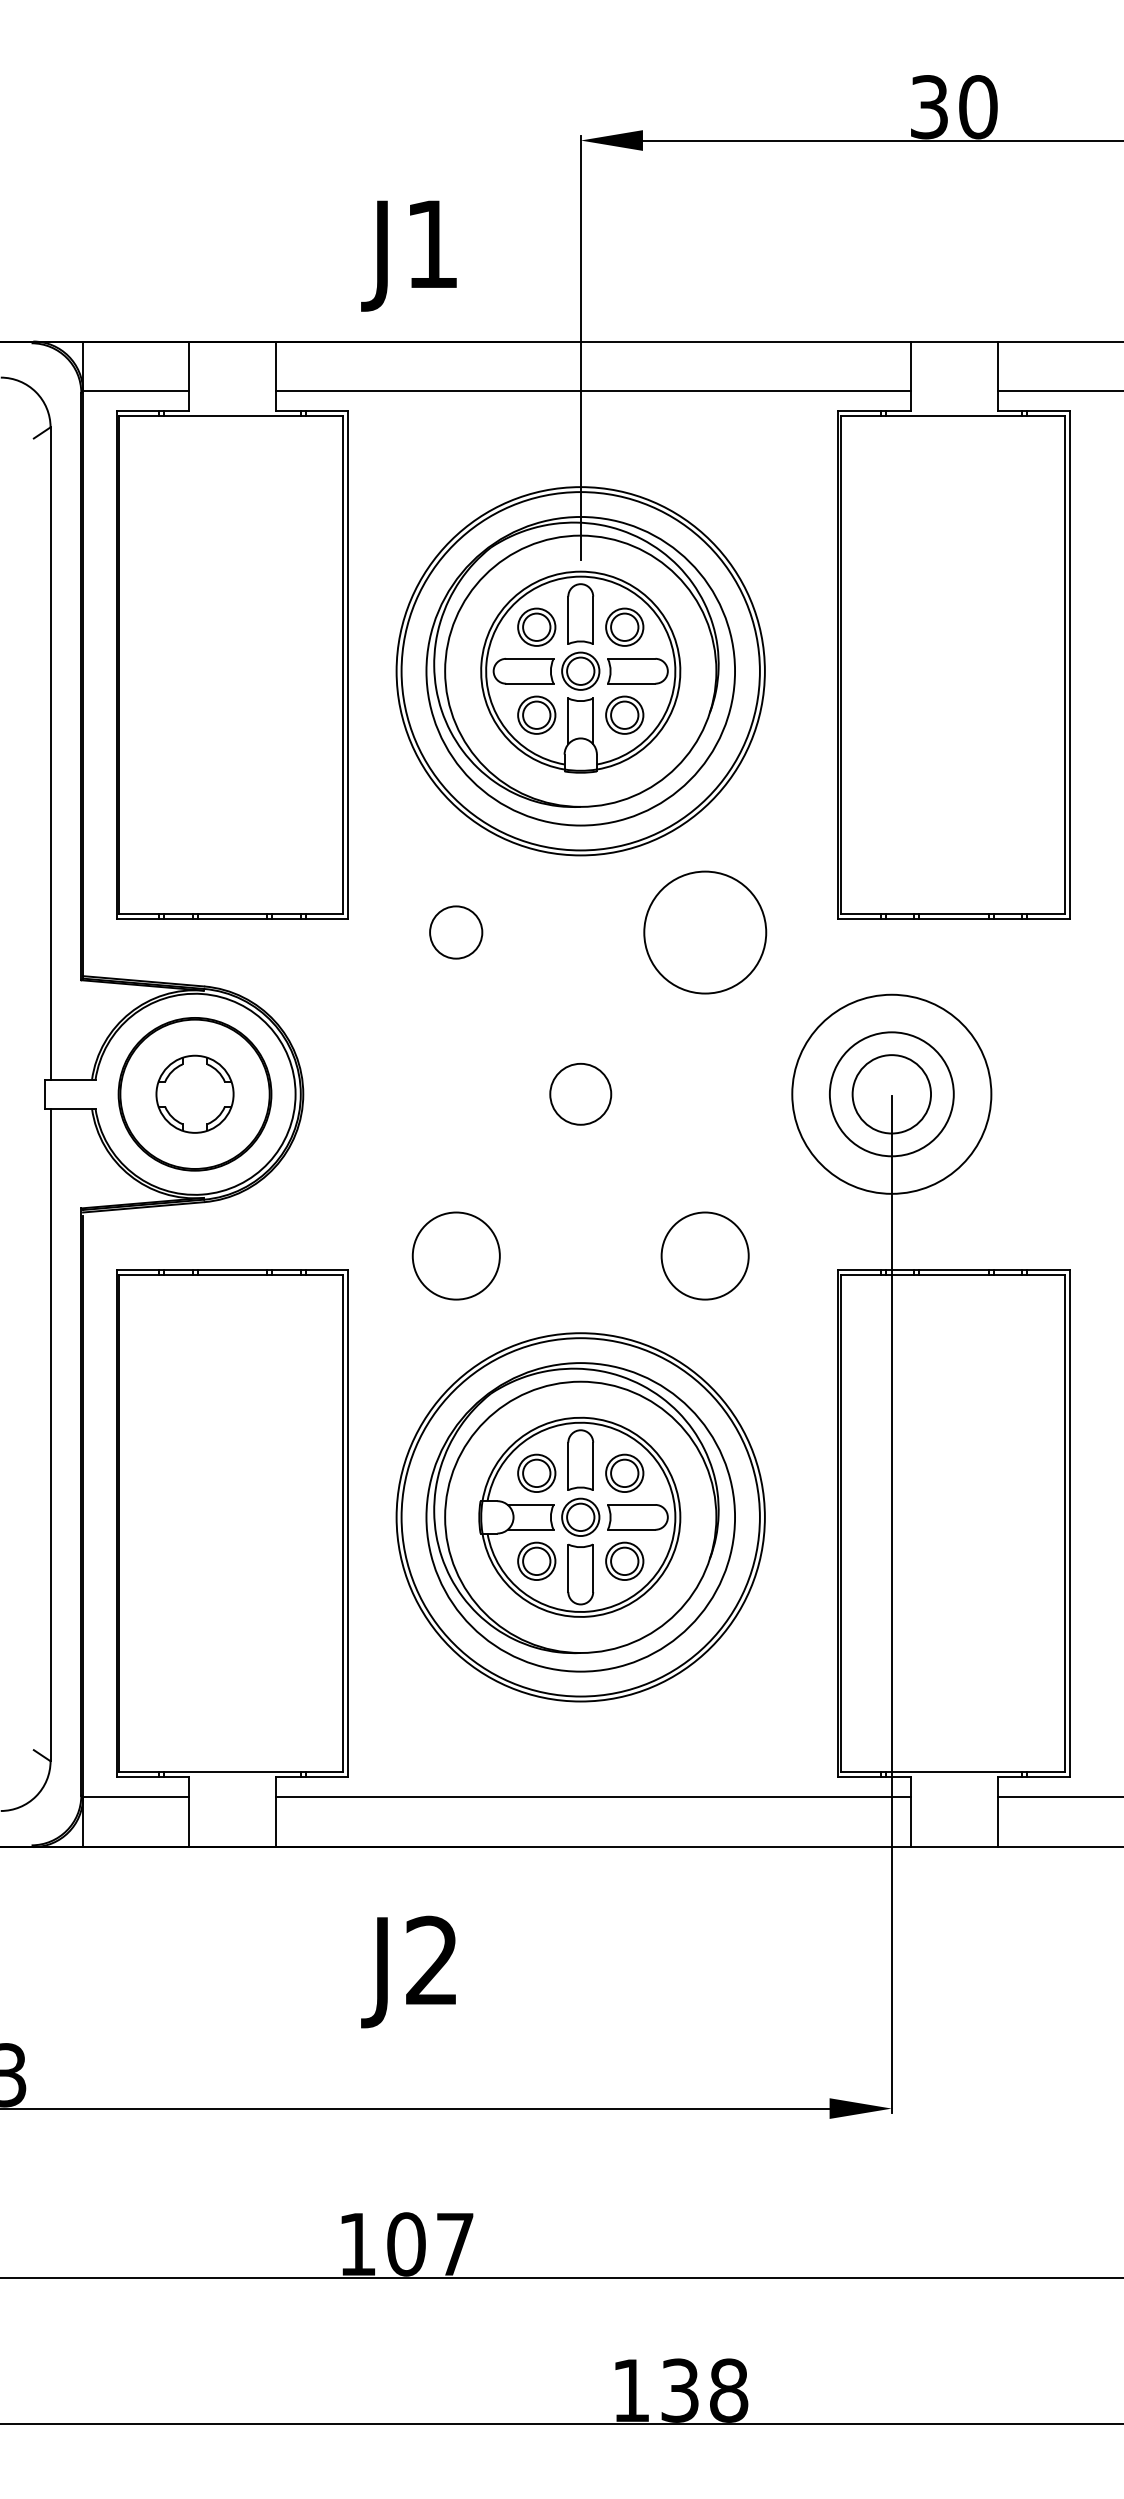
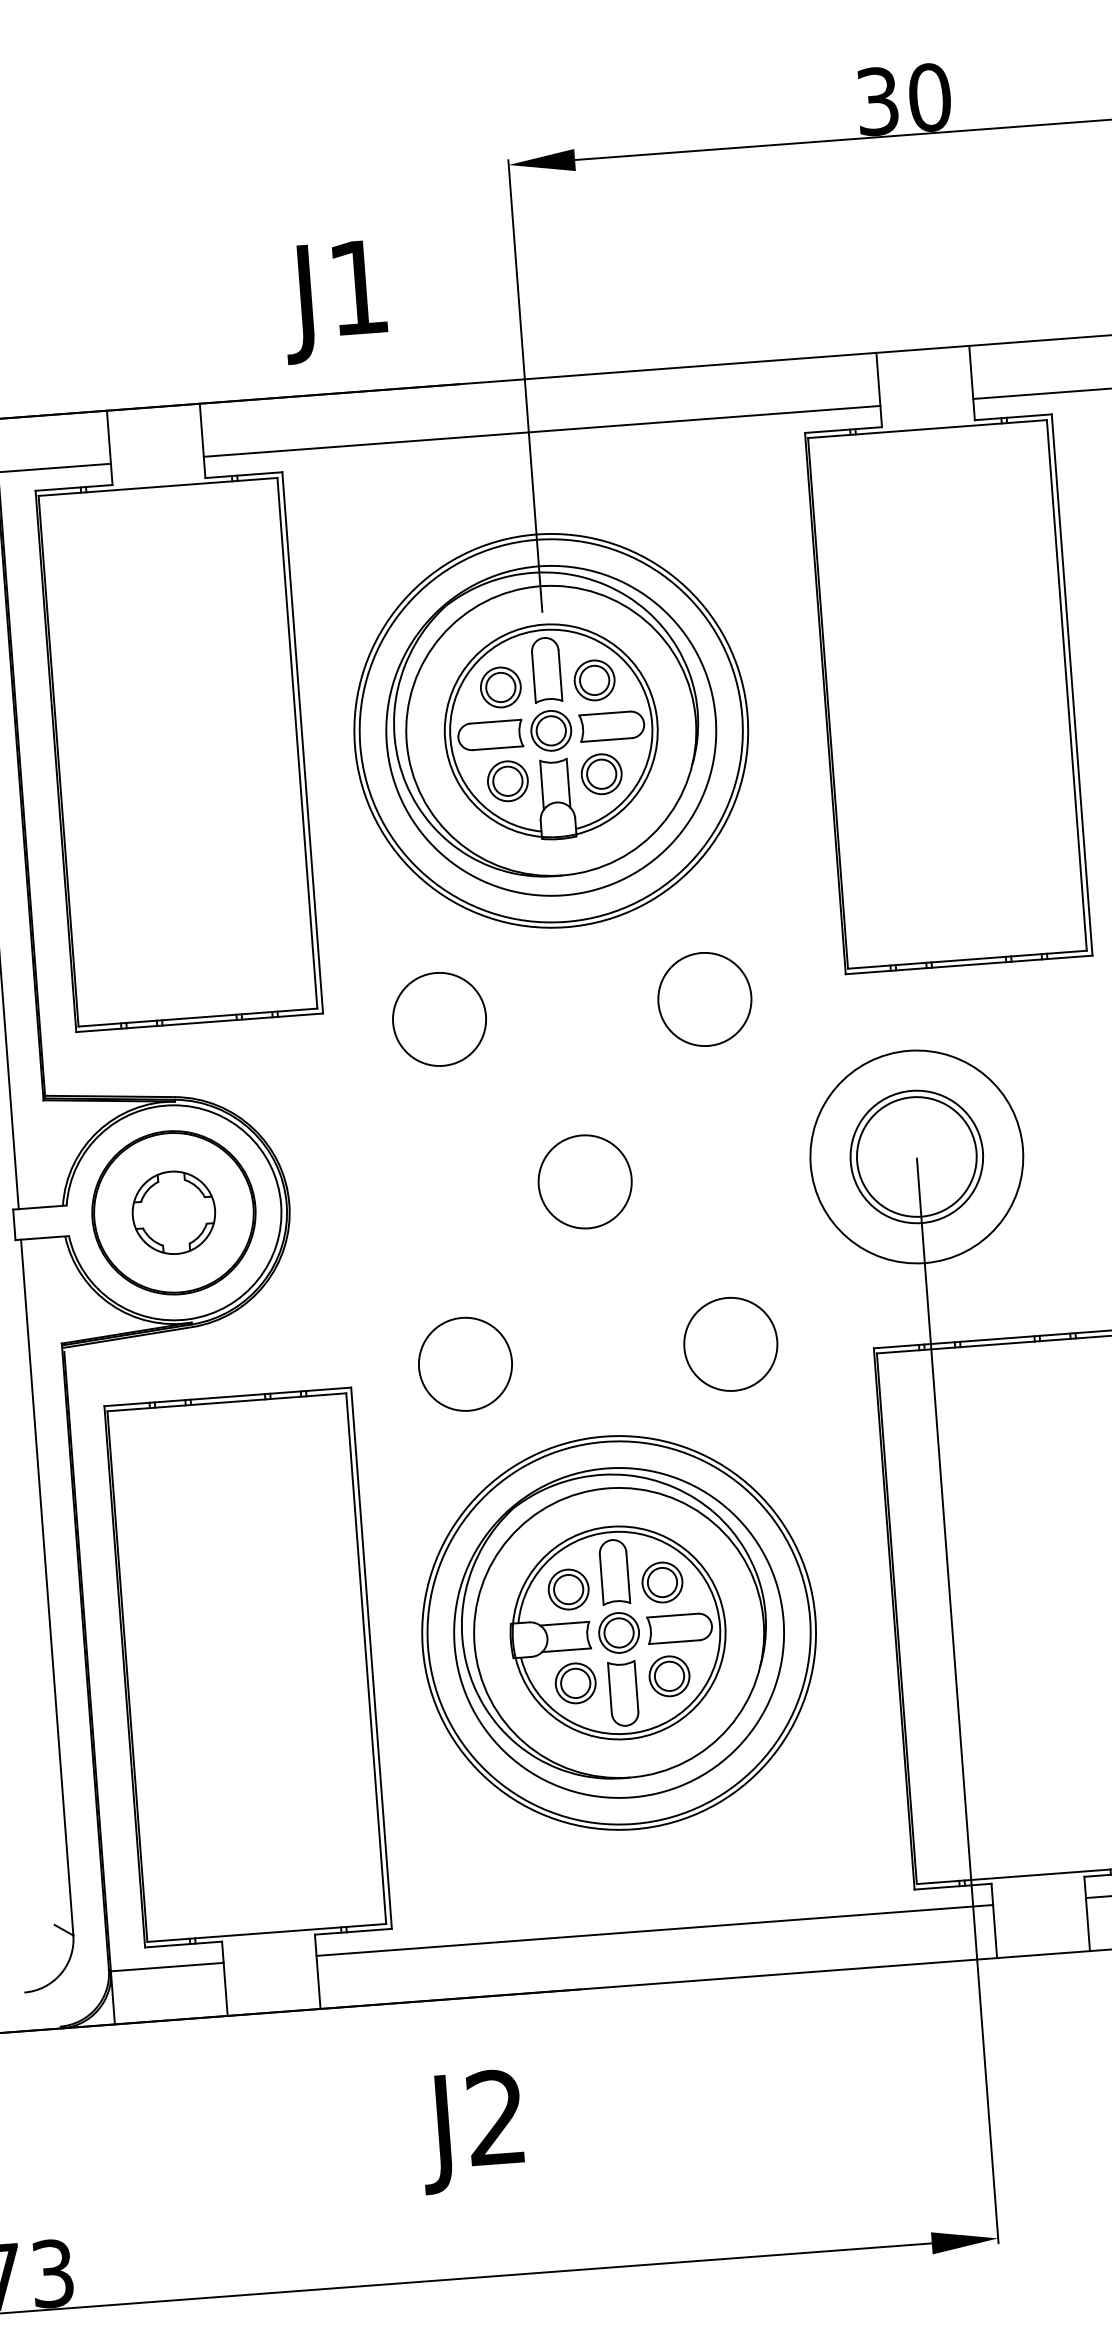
circle: (455, 932) -> (438, 1019), size x1.67
circle: (704, 932) -> (704, 999), size x0.71
circle: (580, 1093) -> (584, 1181), size x1.43
circle: (891, 1094) -> (916, 1157), size x1.43

